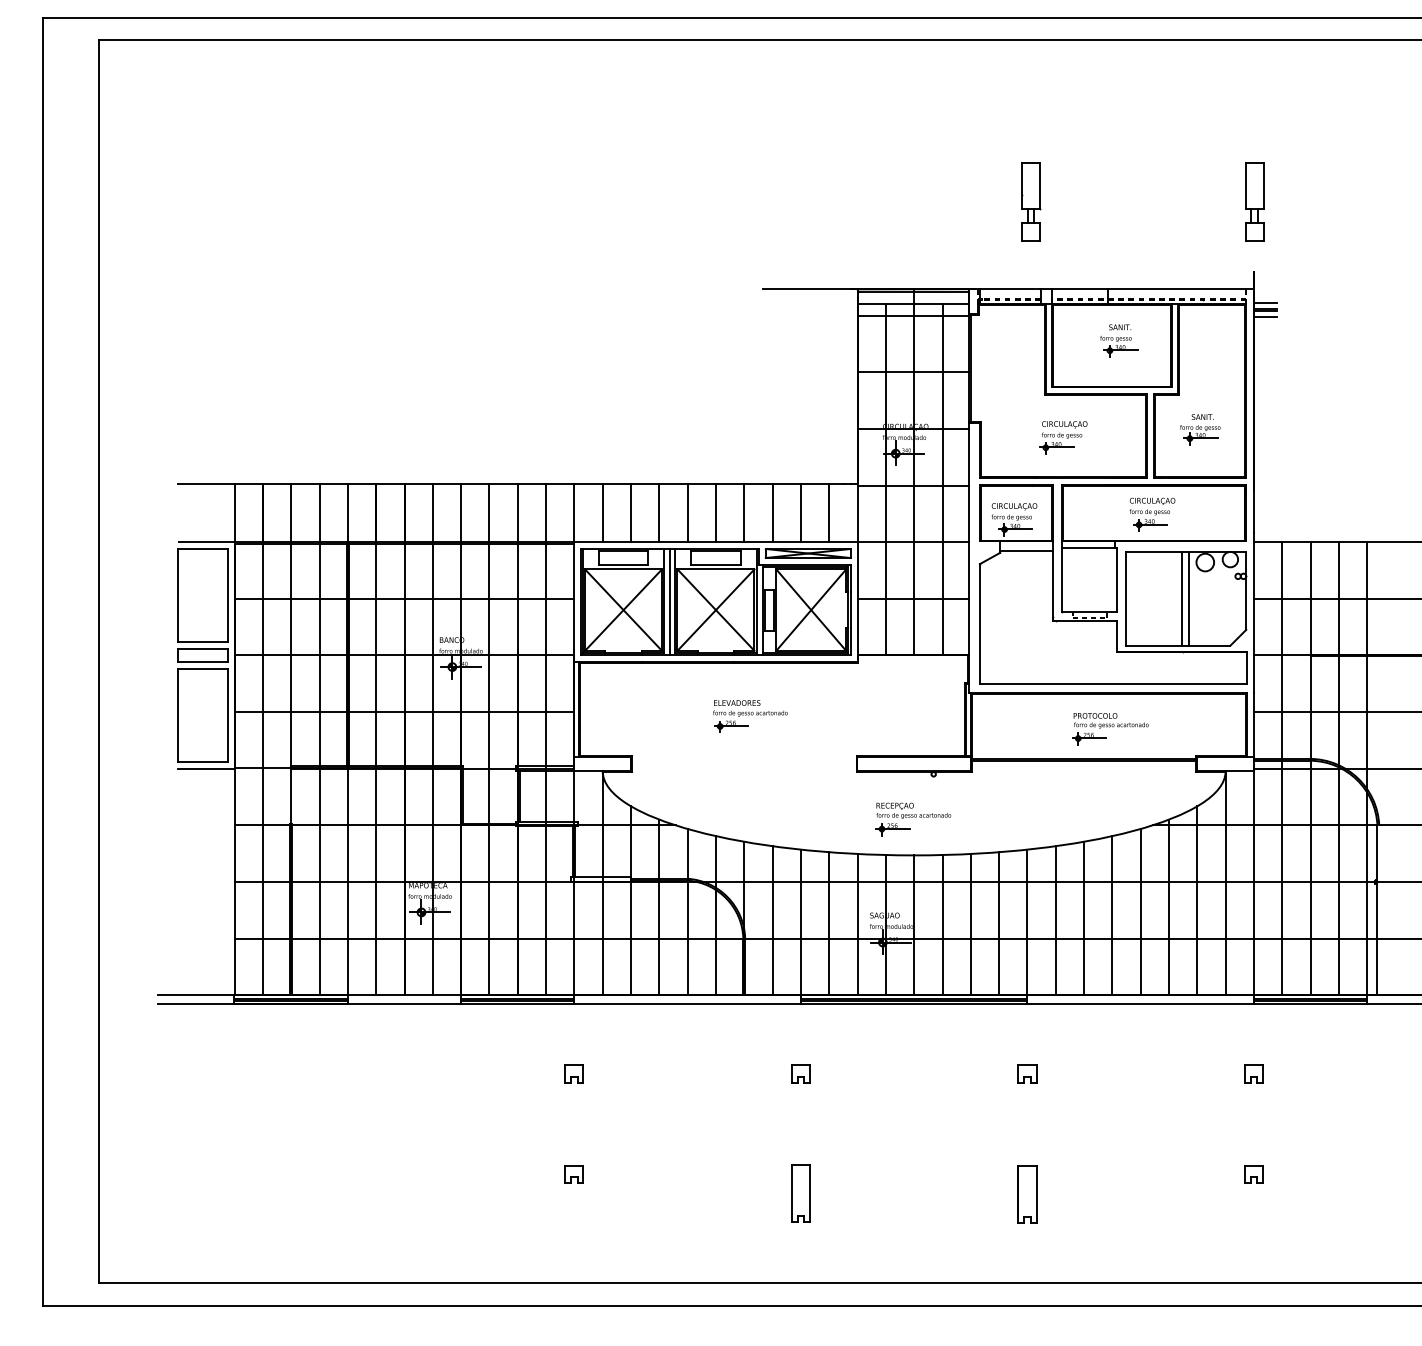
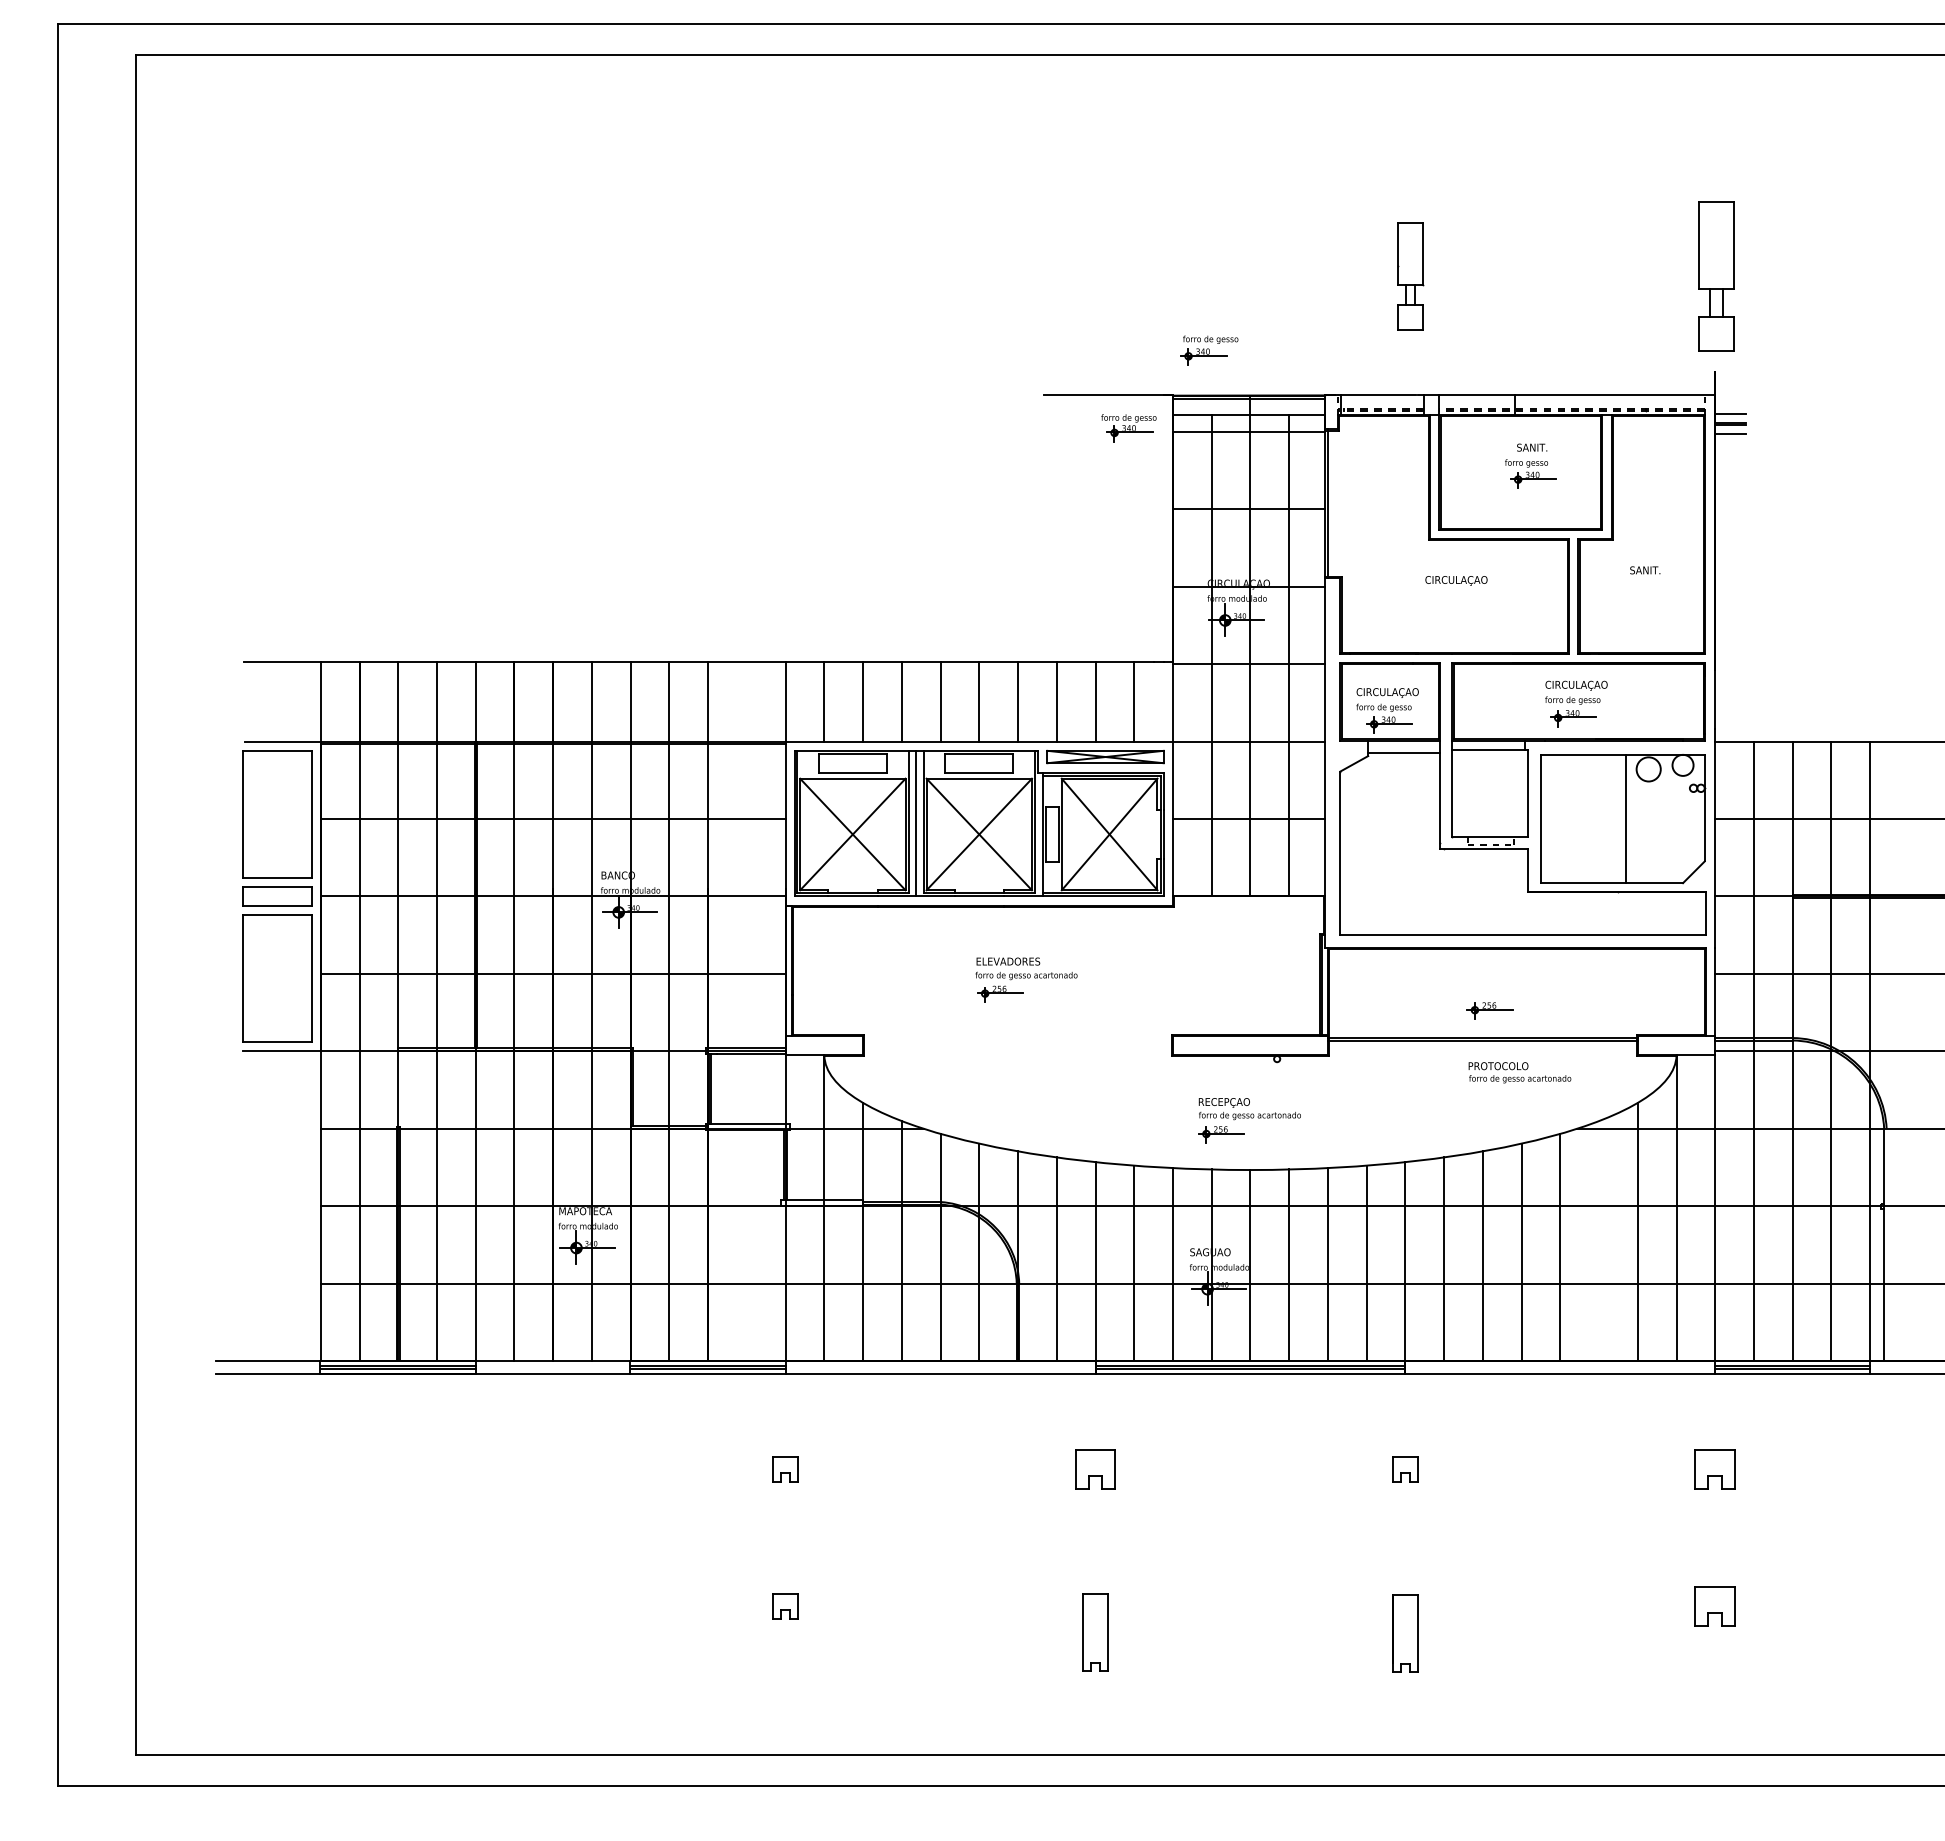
part: (1254, 202) -> (1716, 276), size x1.4
part: (1200, 435) -> (1128, 428), moved
part: (1061, 443) -> (1209, 350), moved
line: (1181, 598) -> (1616, 818), removed
text: (1110, 720) -> (1519, 1072), moved
line: (545, 739) -> (746, 1011), removed
line: (1169, 907) -> (1599, 1241), removed
part: (800, 1074) -> (1095, 1469), size x1.6
part: (1254, 1074) -> (1715, 1469), size x1.6
part: (1254, 1174) -> (1715, 1606), size x1.6

